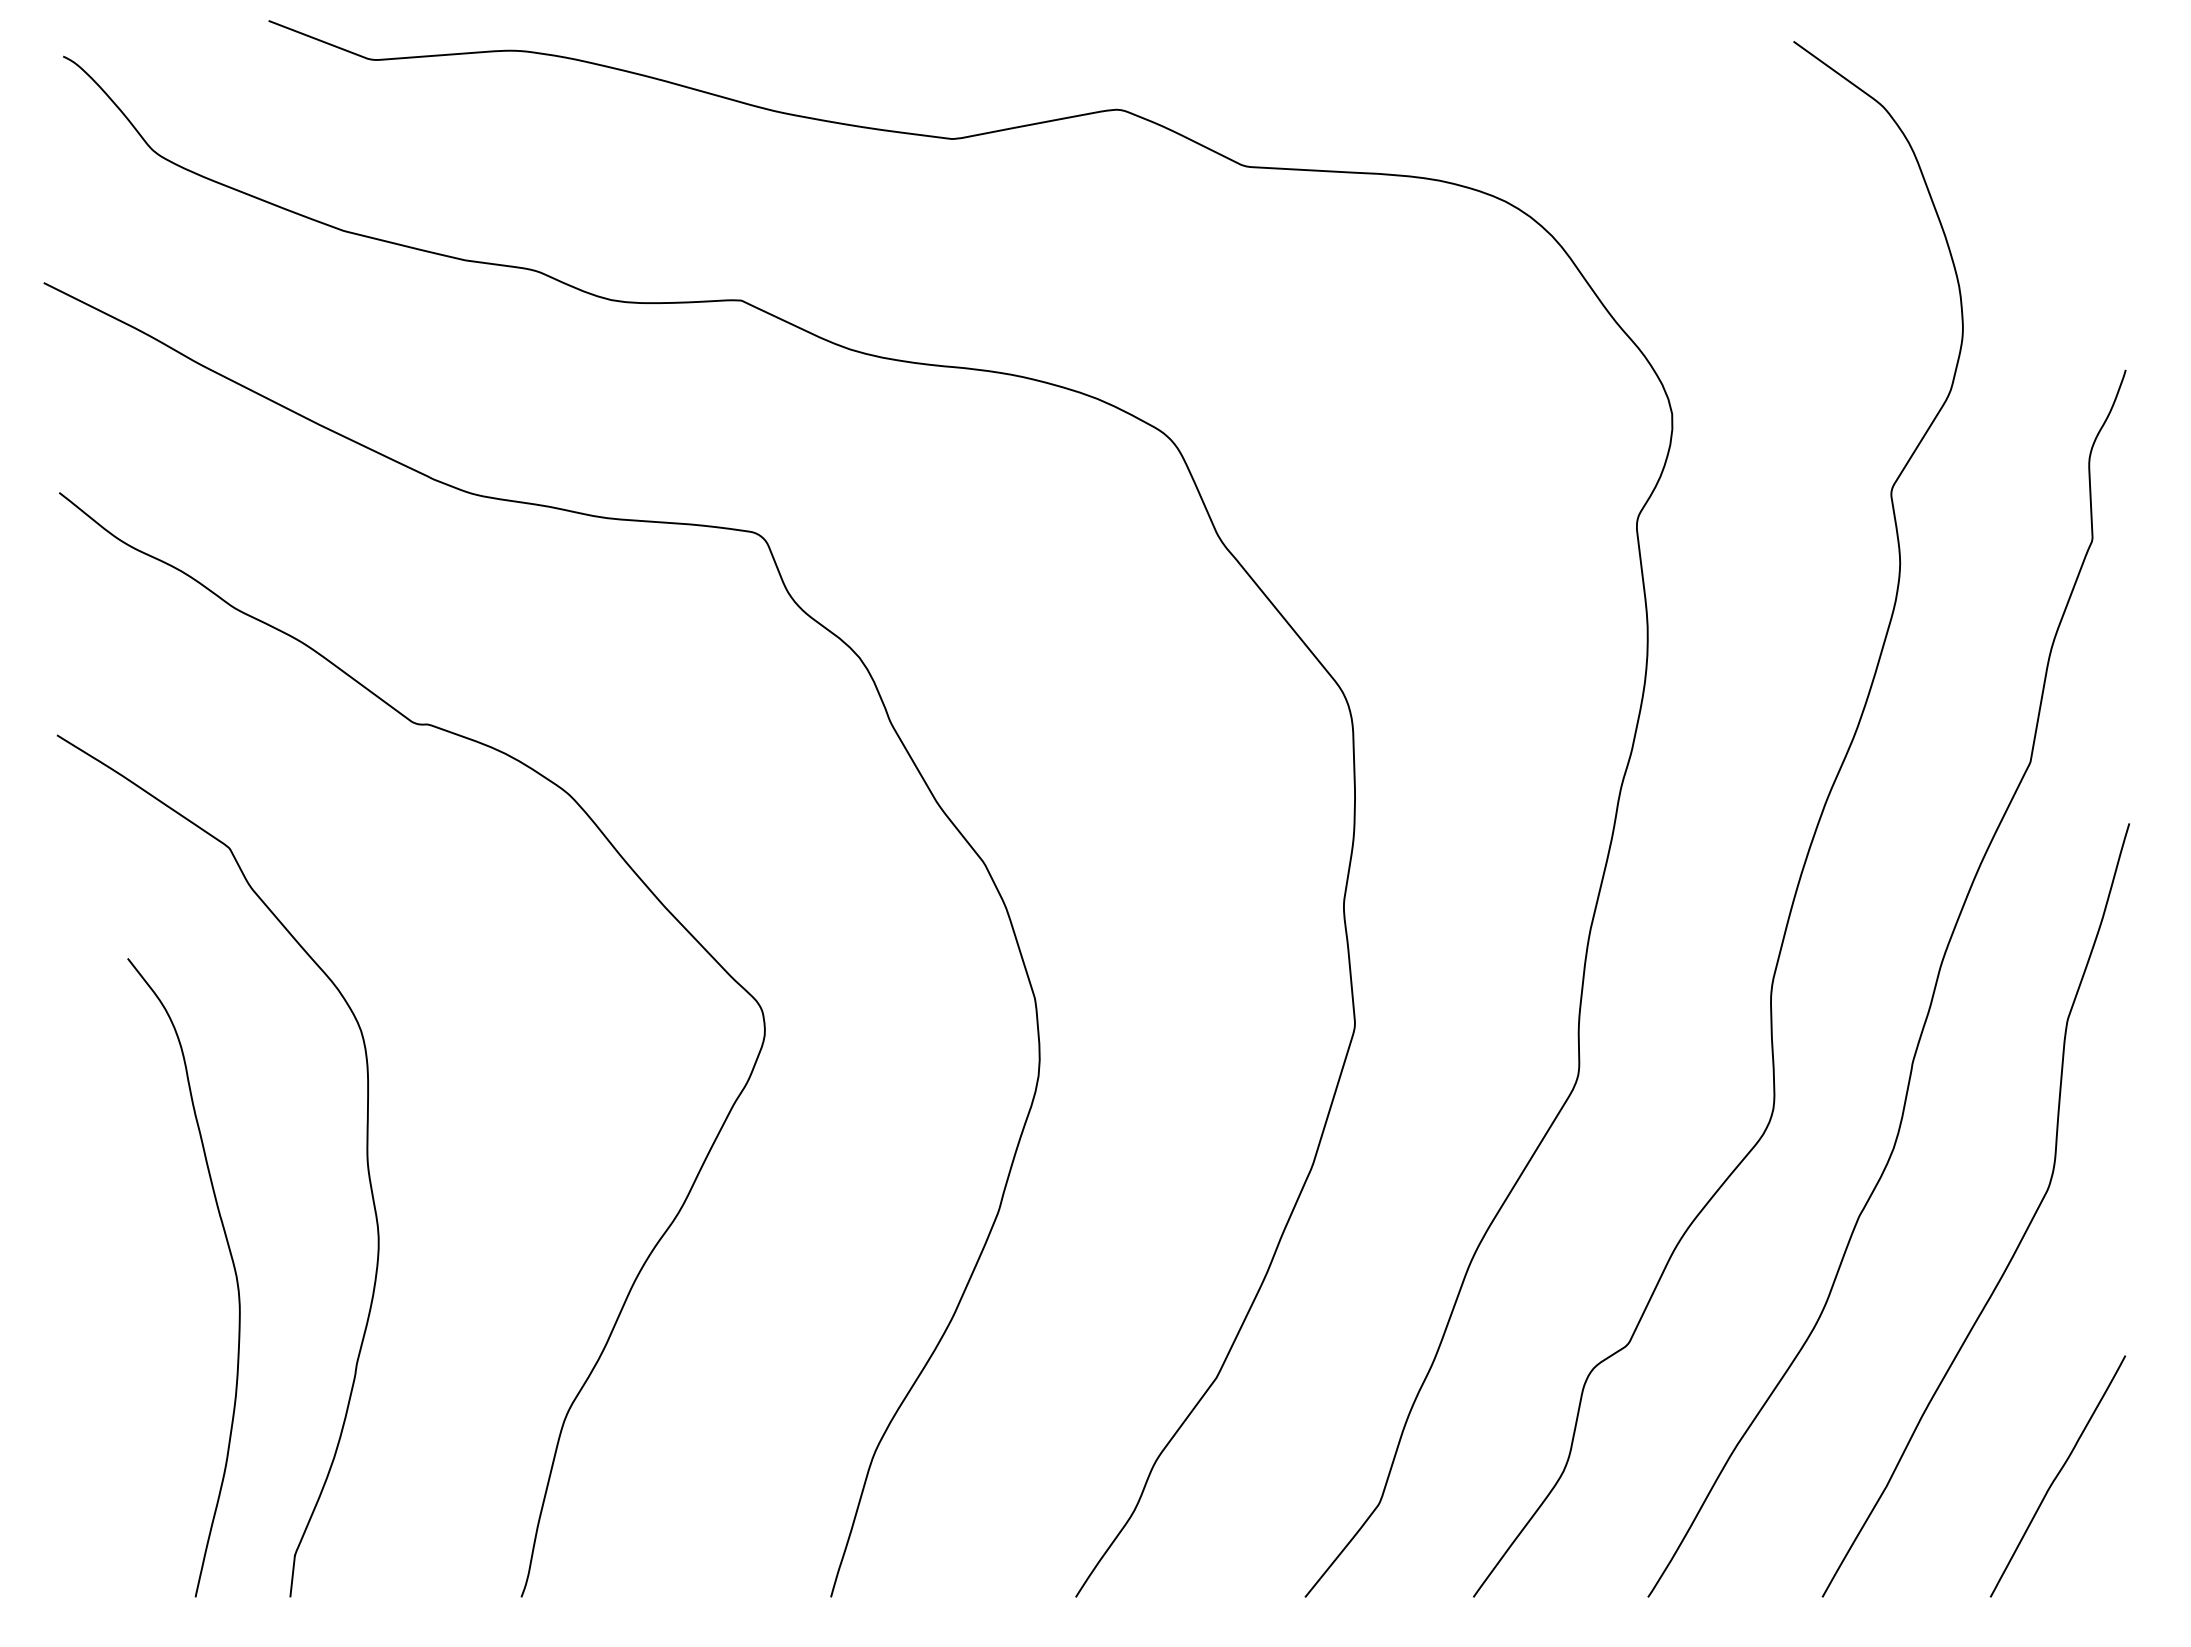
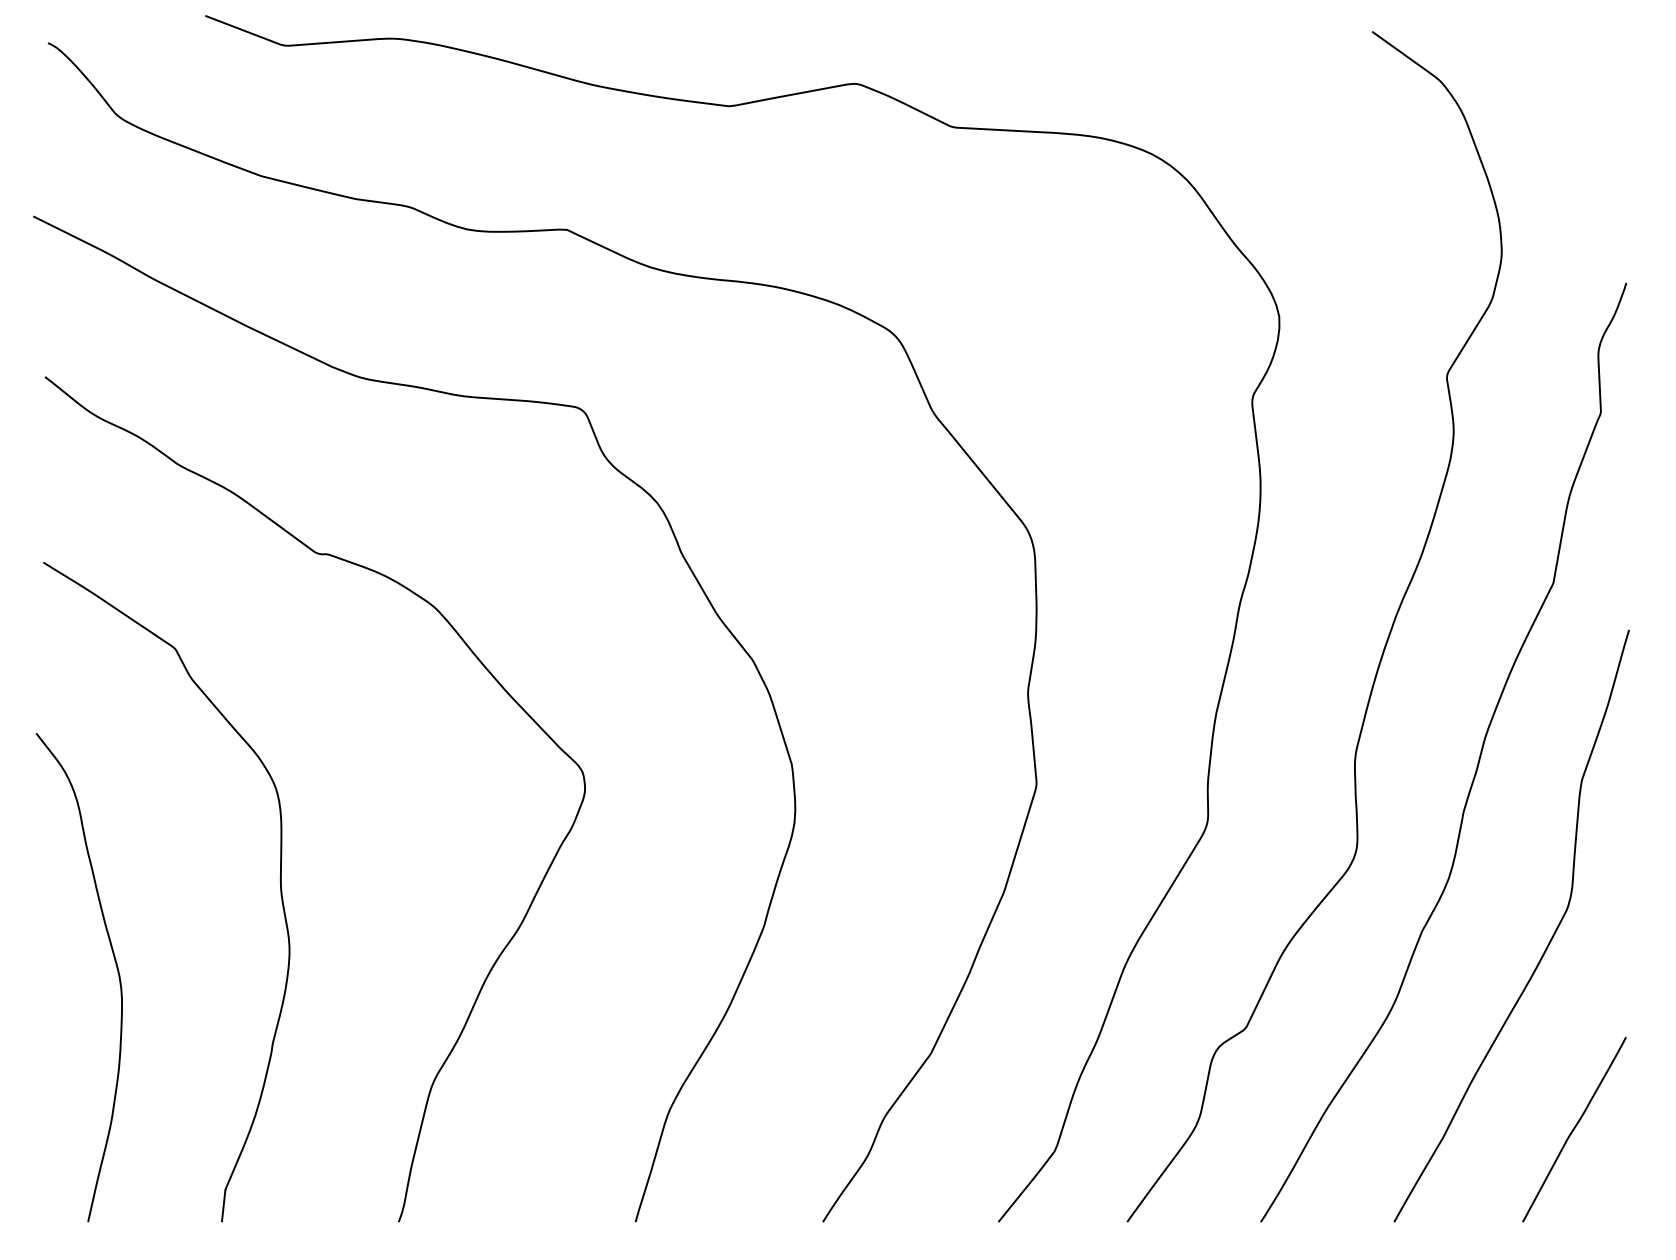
curve: (232, 1264) -> (116, 967), moved

